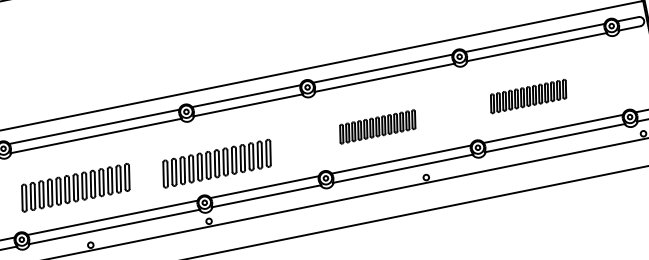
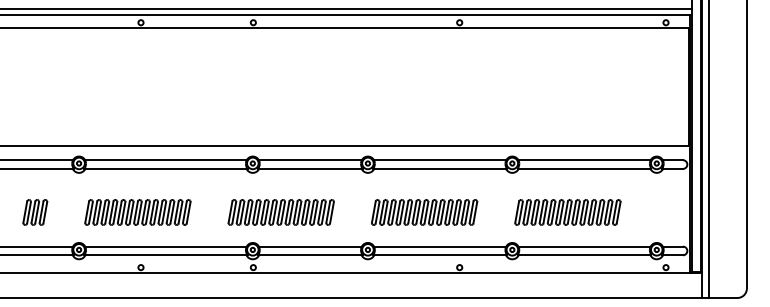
part: (528, 96) -> (567, 212), size x1.43
part: (377, 127) -> (424, 212), size x1.43
part: (216, 163) -> (280, 212), moved

